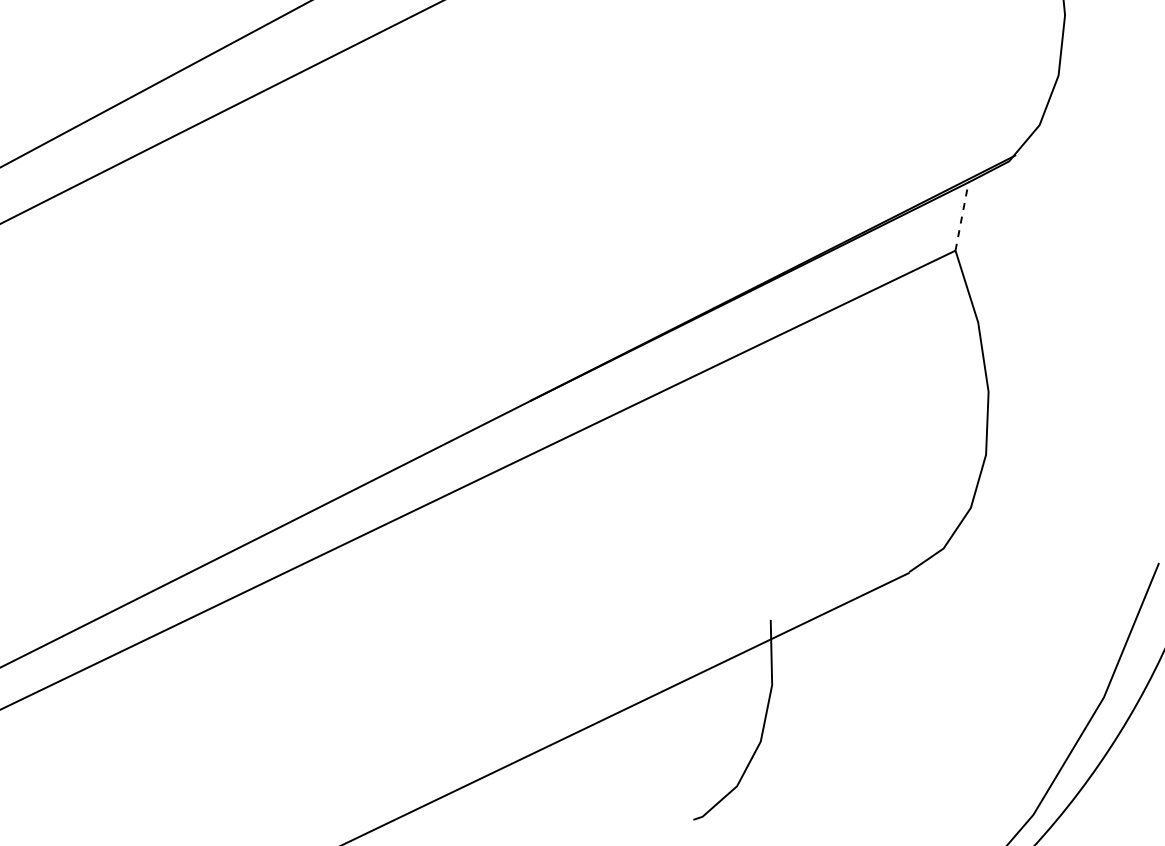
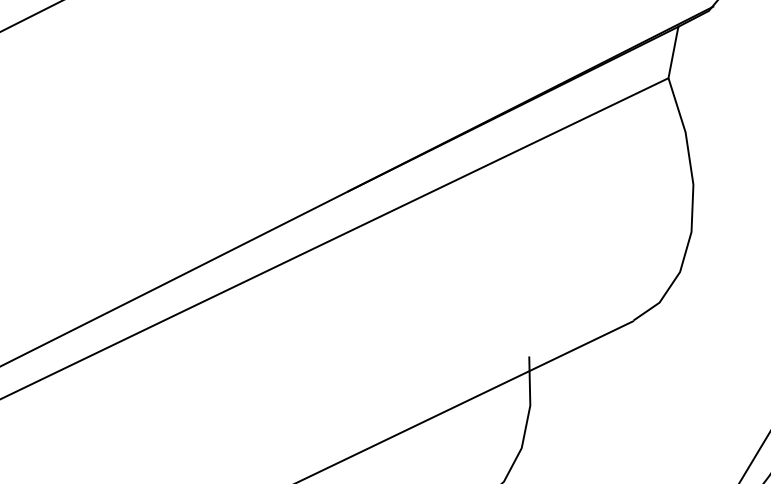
line: (962, 216) -> (673, 52), dashed -> solid

